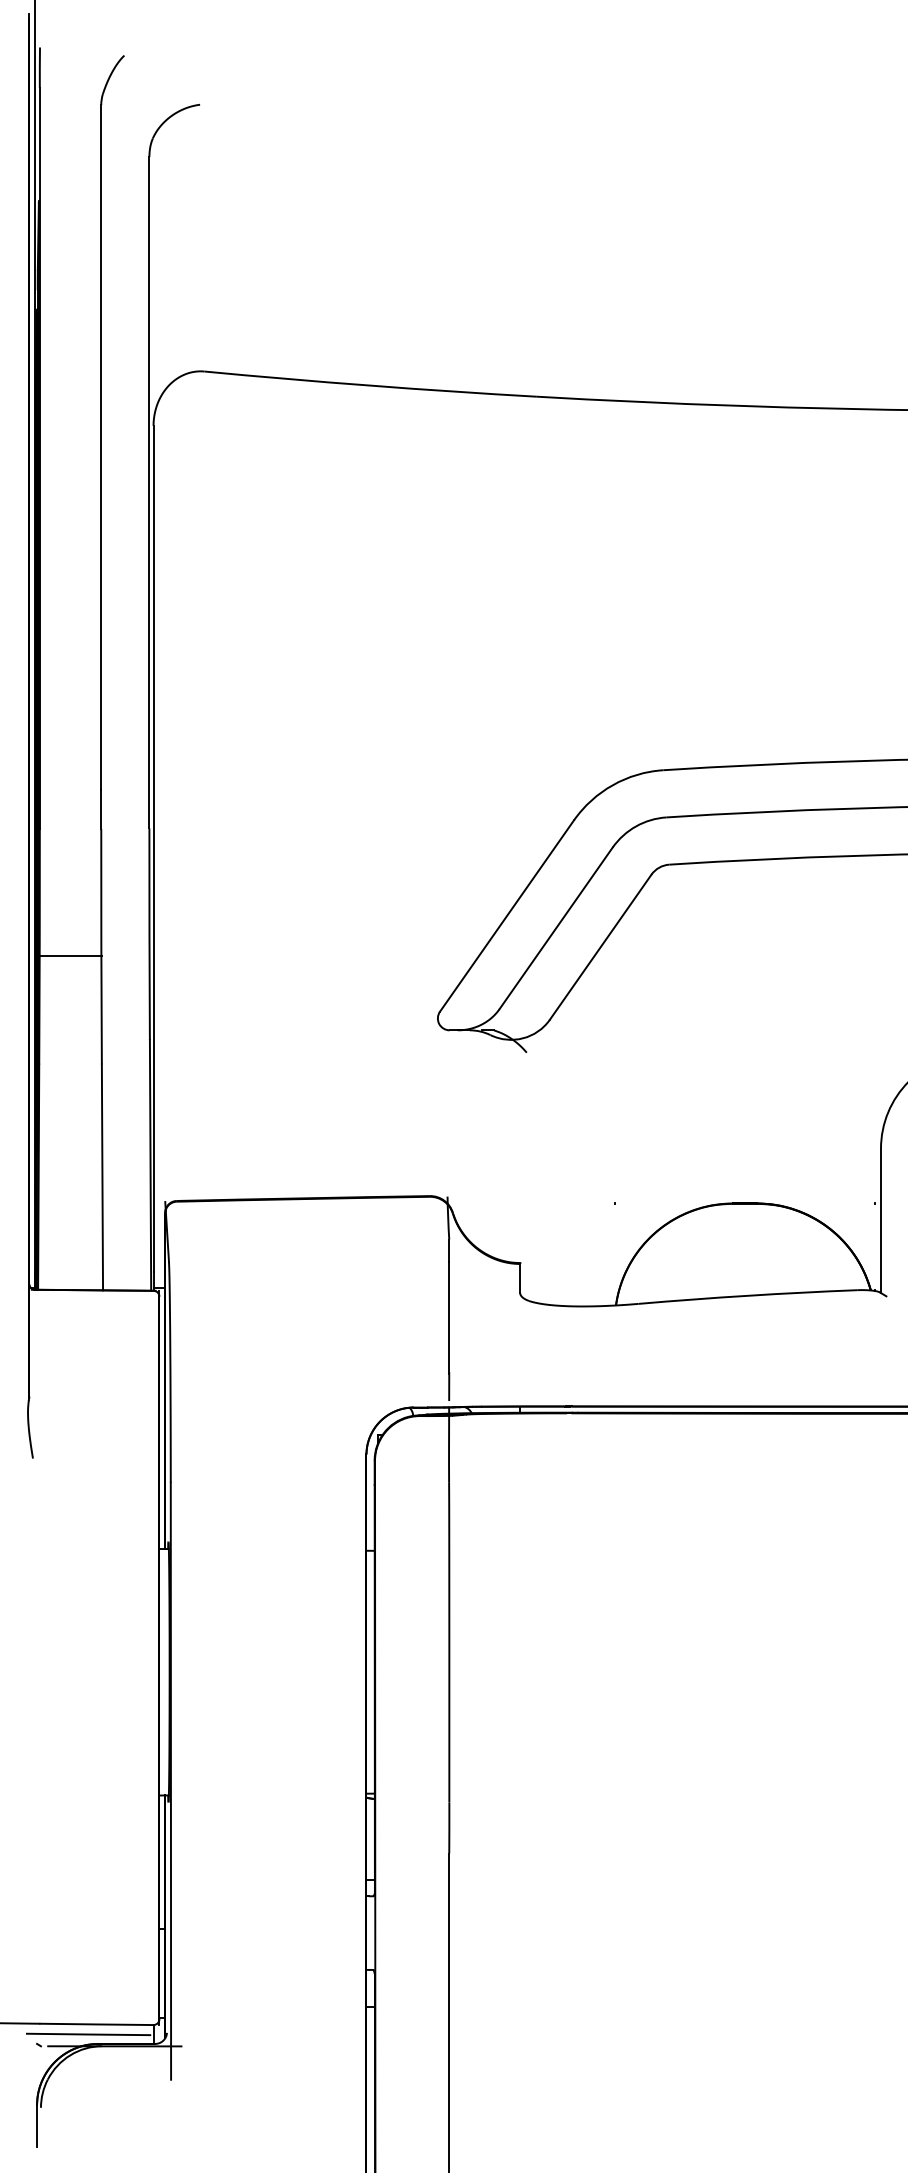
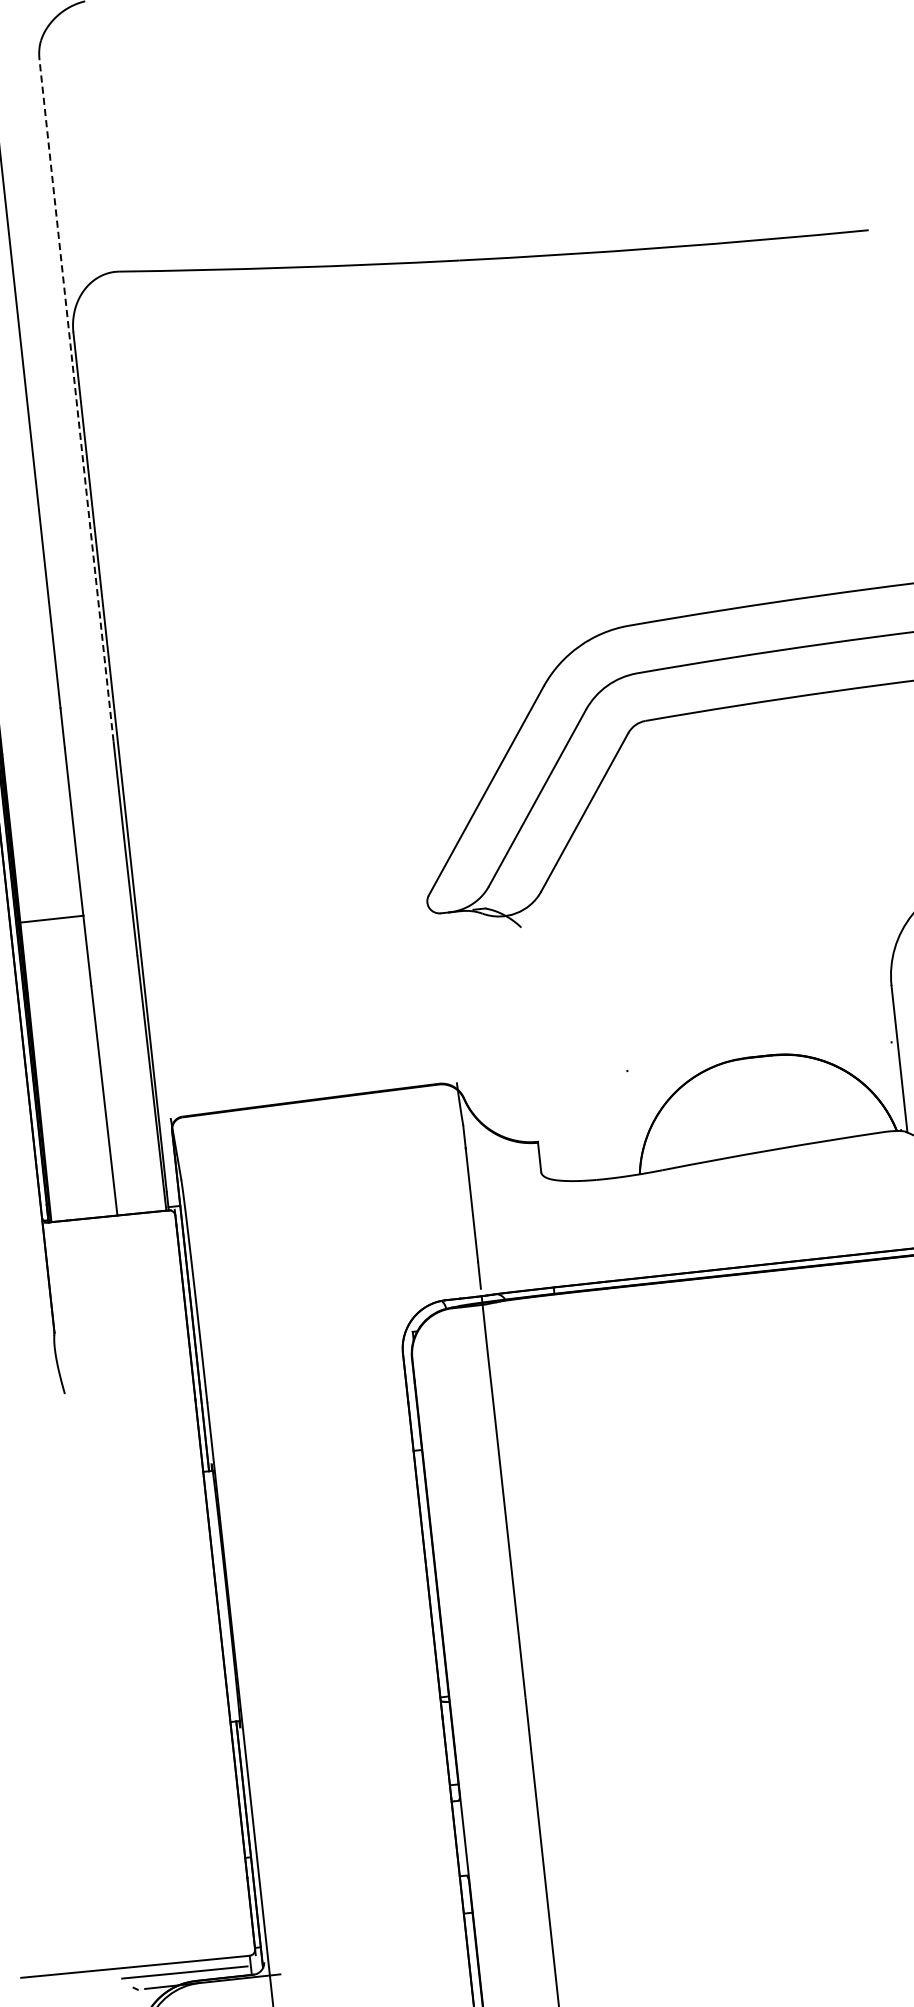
line: (149, 492) -> (76, 400), solid -> dashed
line: (70, 955) -> (51, 918), moved

